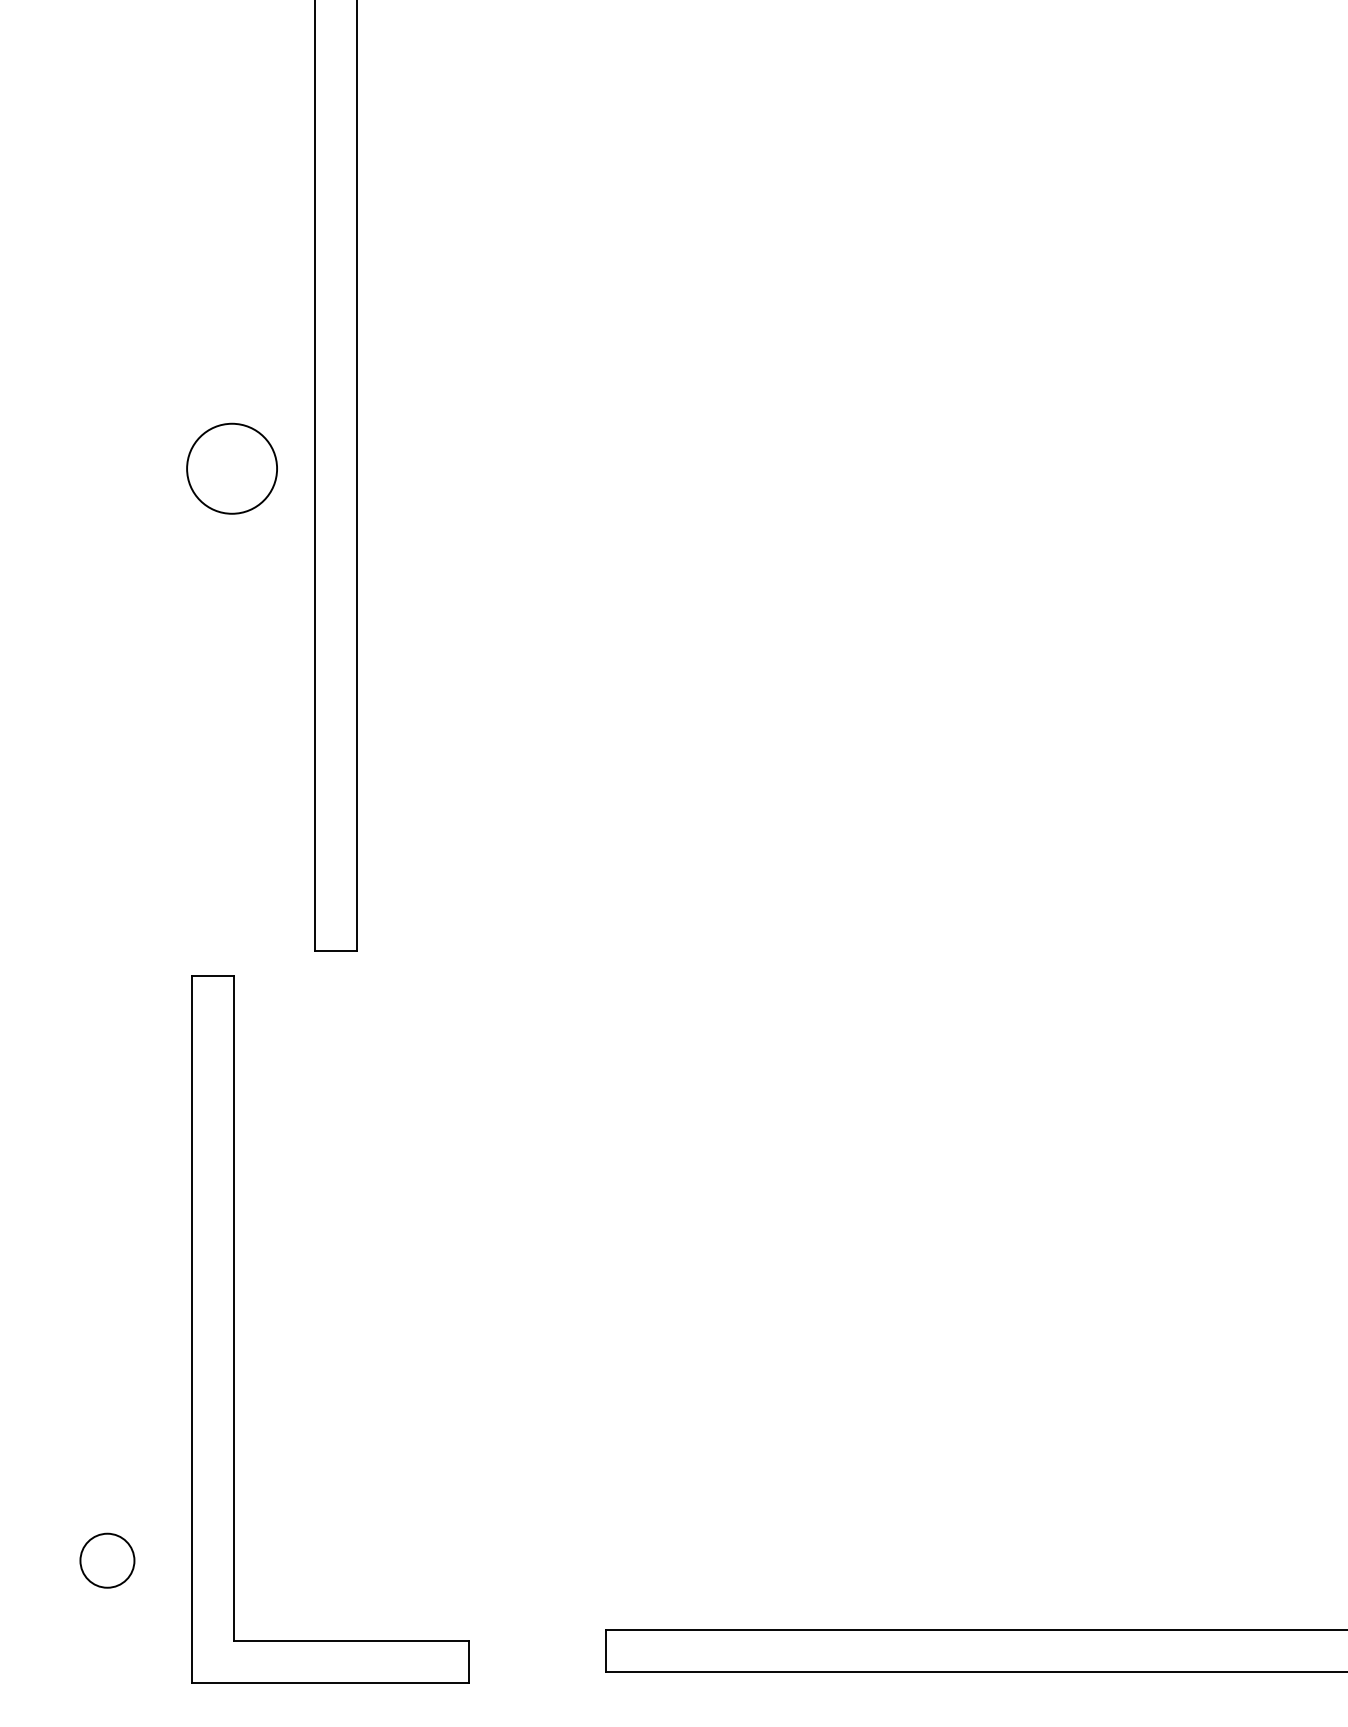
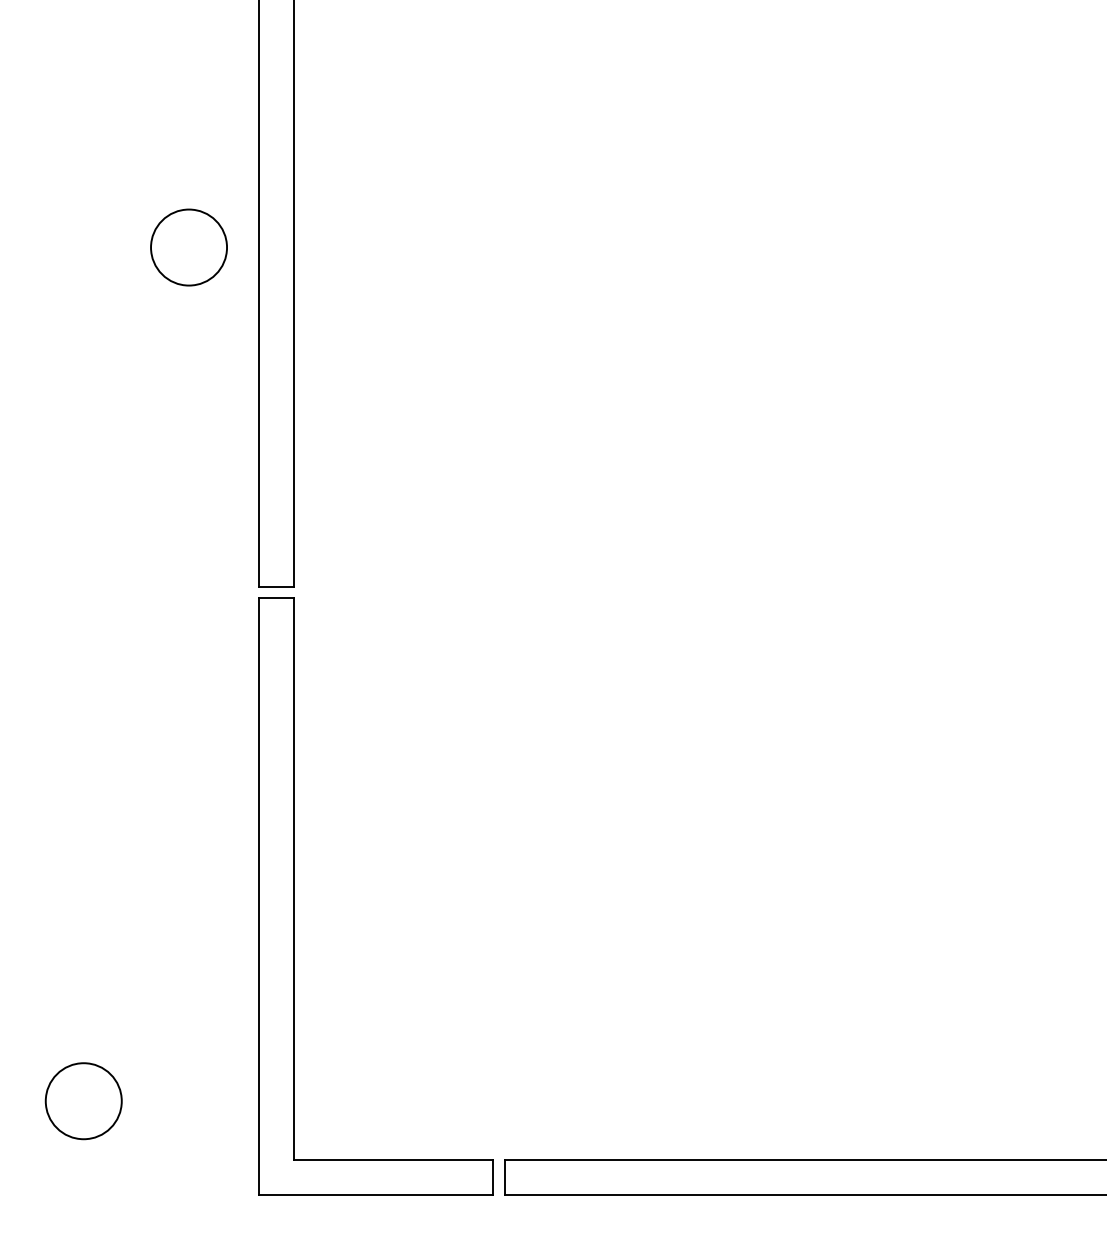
circle: (231, 468) -> (188, 247), moved
part: (234, 1329) -> (294, 896), moved
circle: (107, 1560) -> (83, 1101), size x1.67

